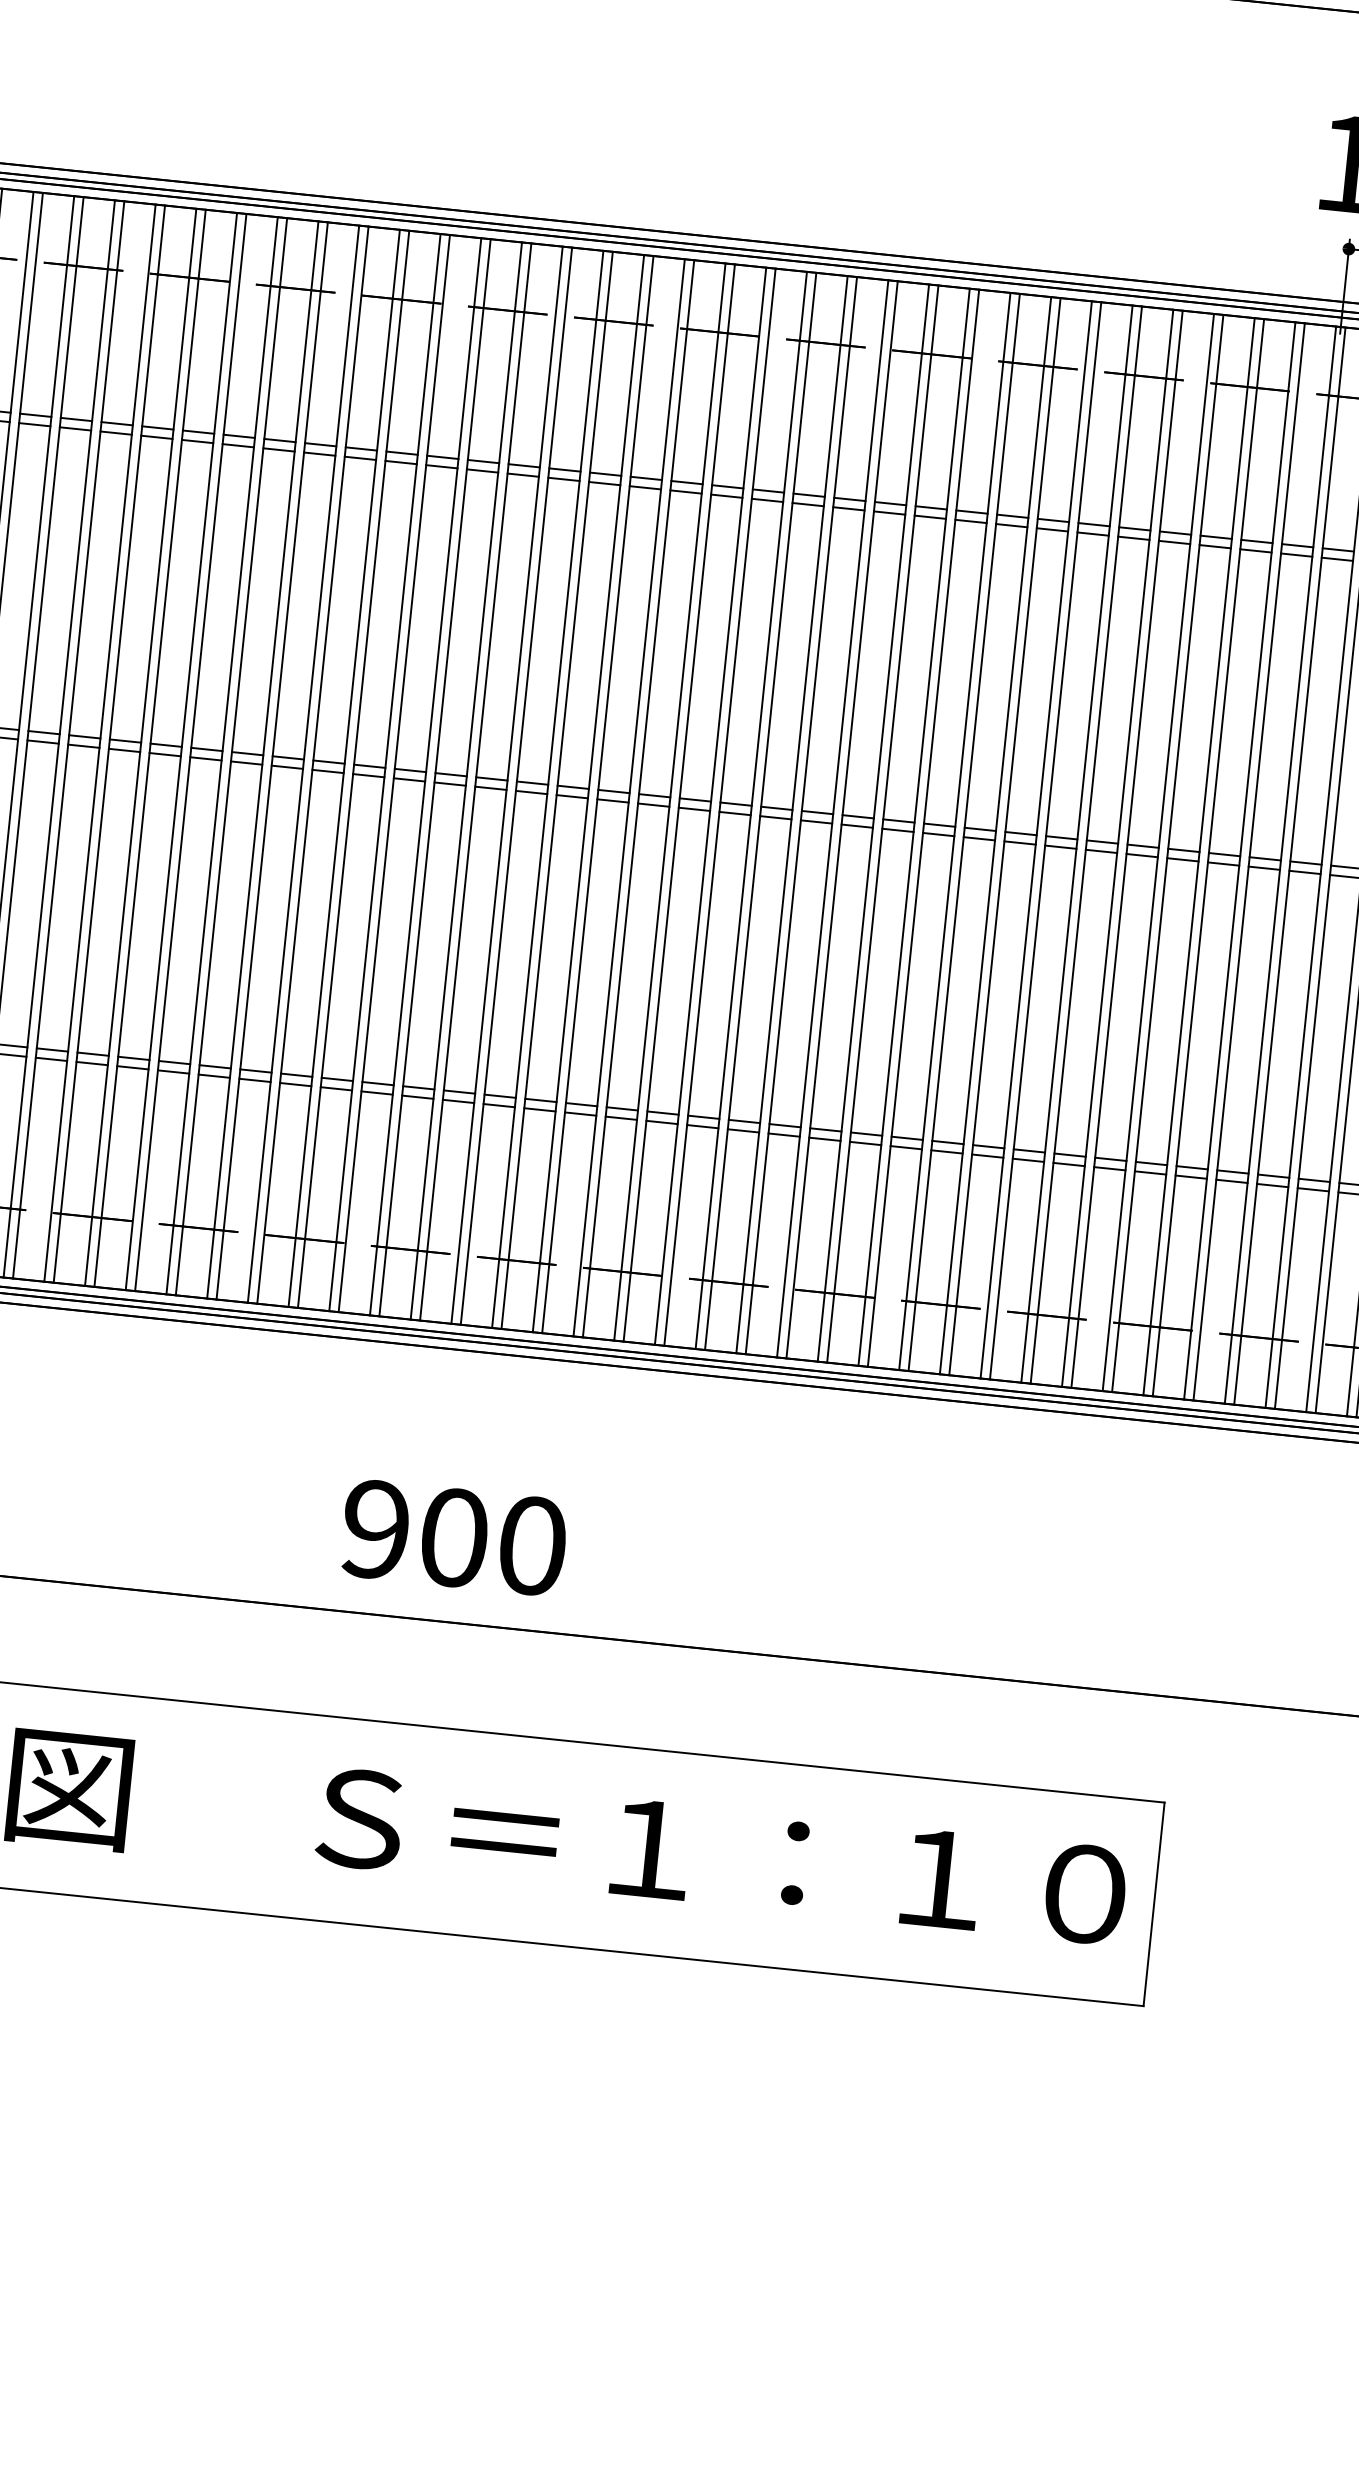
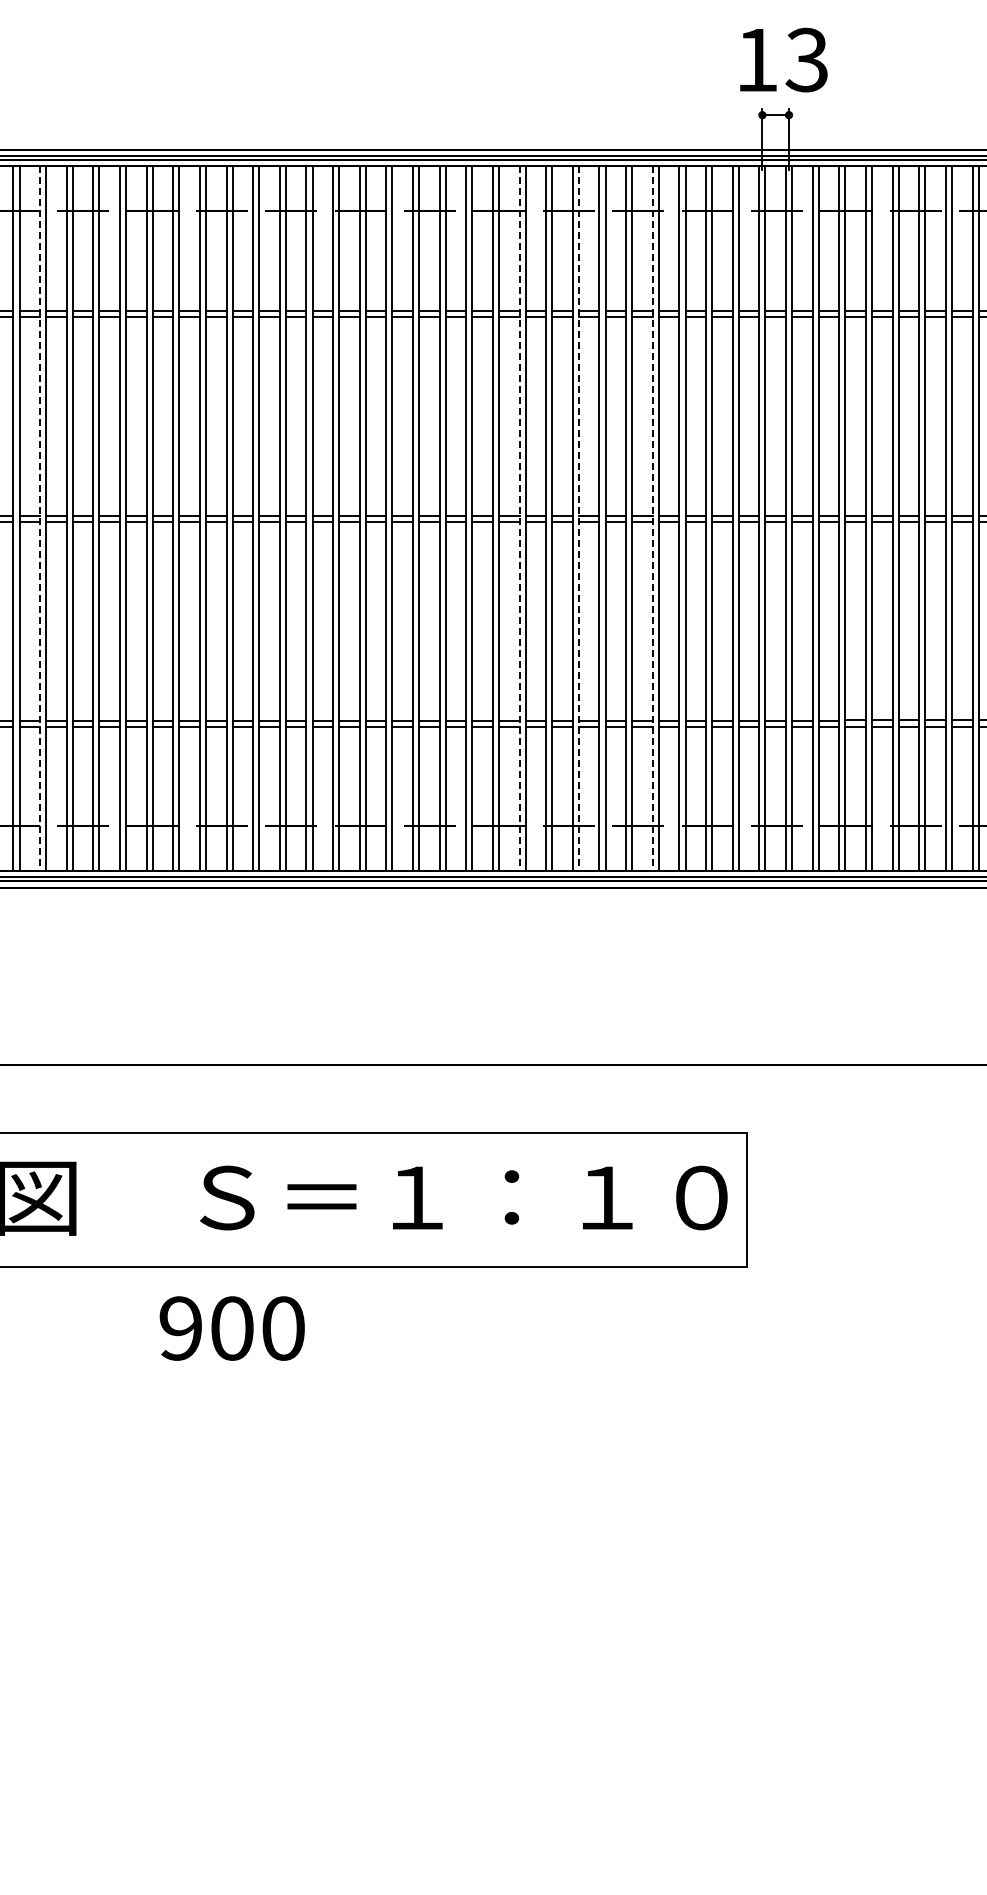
line: (182, 752) -> (40, 519), solid -> dashed
line: (913, 828) -> (519, 519), solid -> dashed
line: (1004, 837) -> (578, 519), solid -> dashed
line: (1117, 849) -> (652, 519), solid -> dashed
text: (453, 1537) -> (231, 1328), moved

